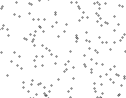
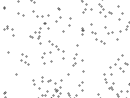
part: (16, 59) -> (24, 58), size x0.7
part: (92, 64) -> (100, 55), removed

